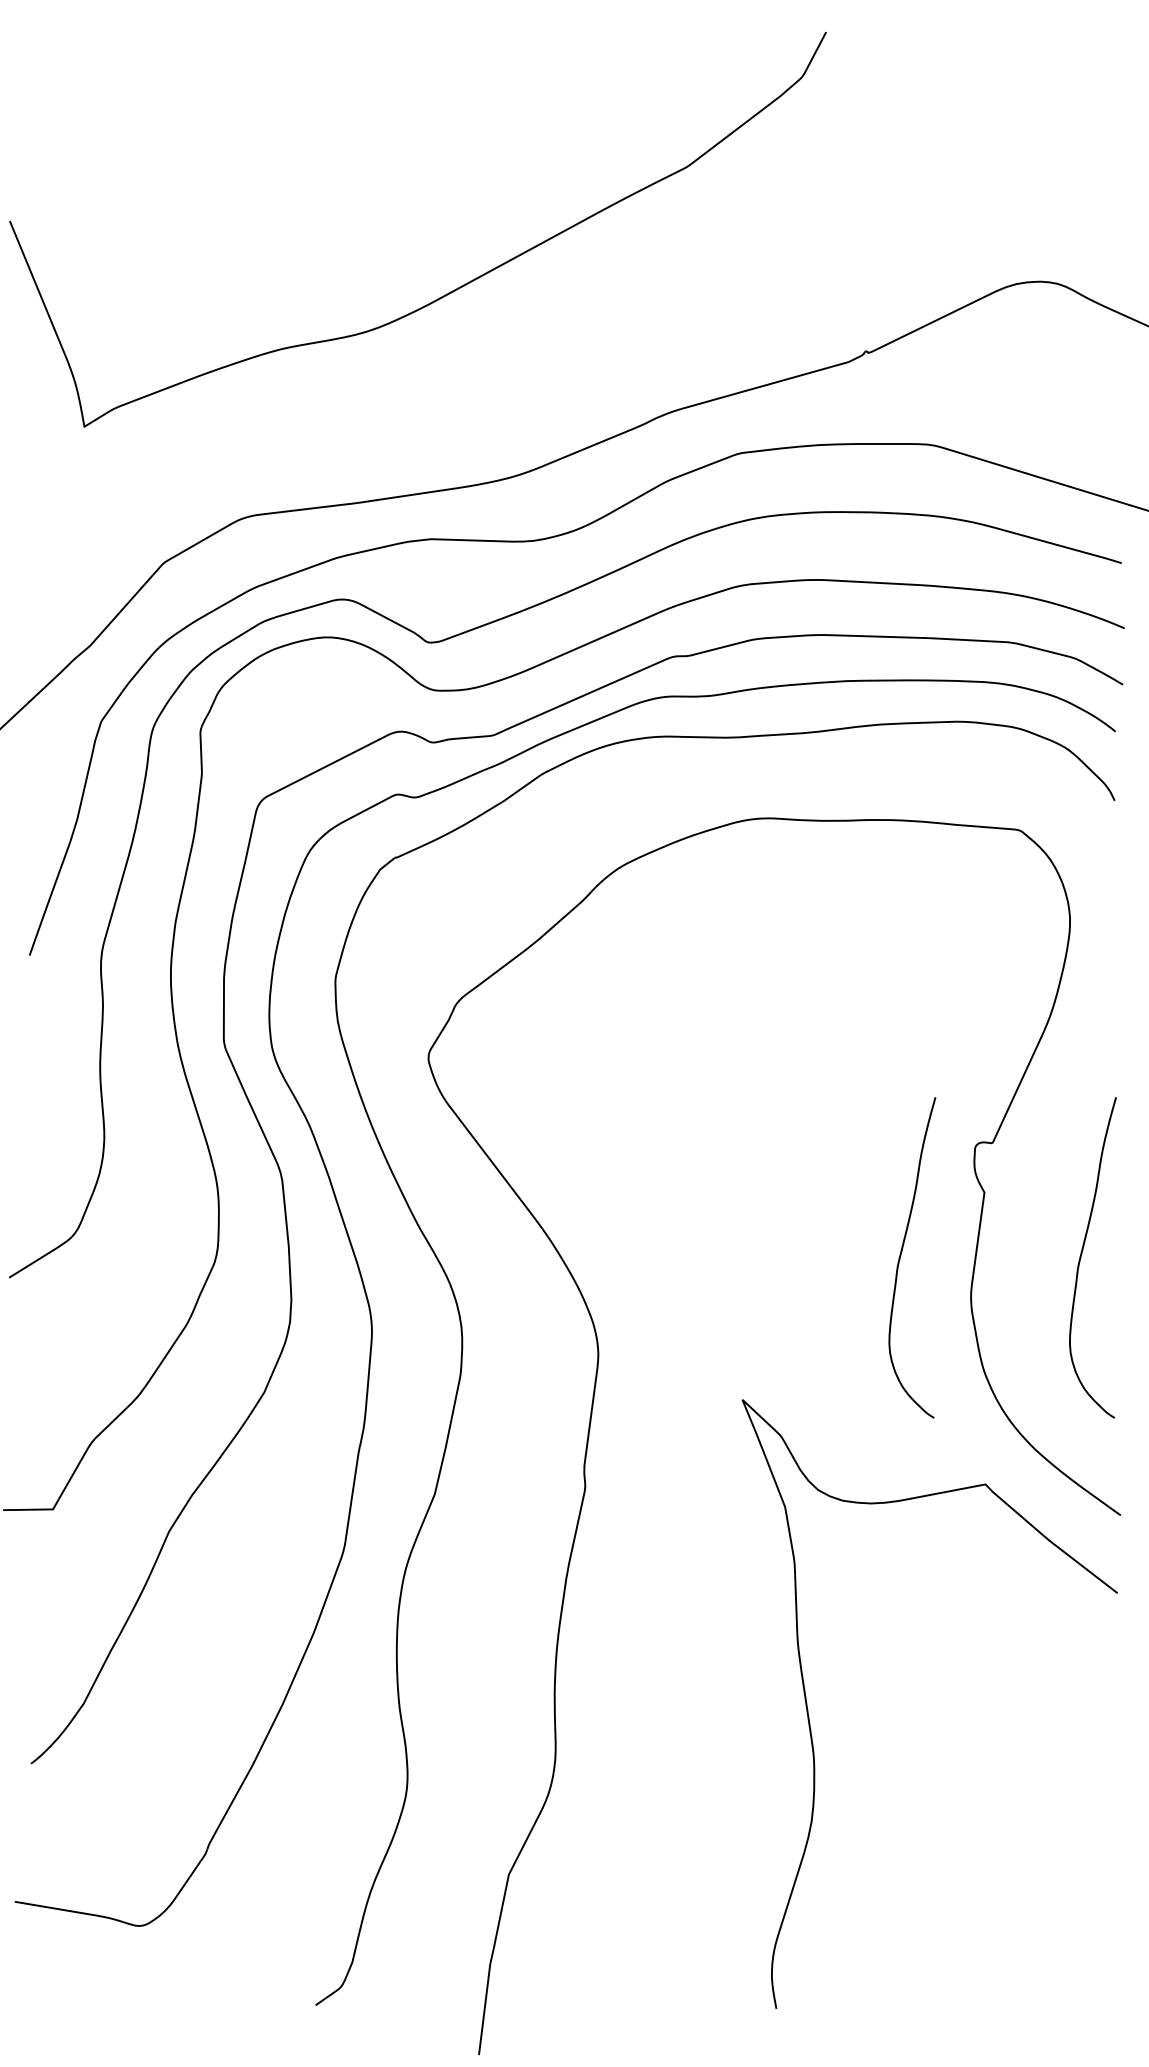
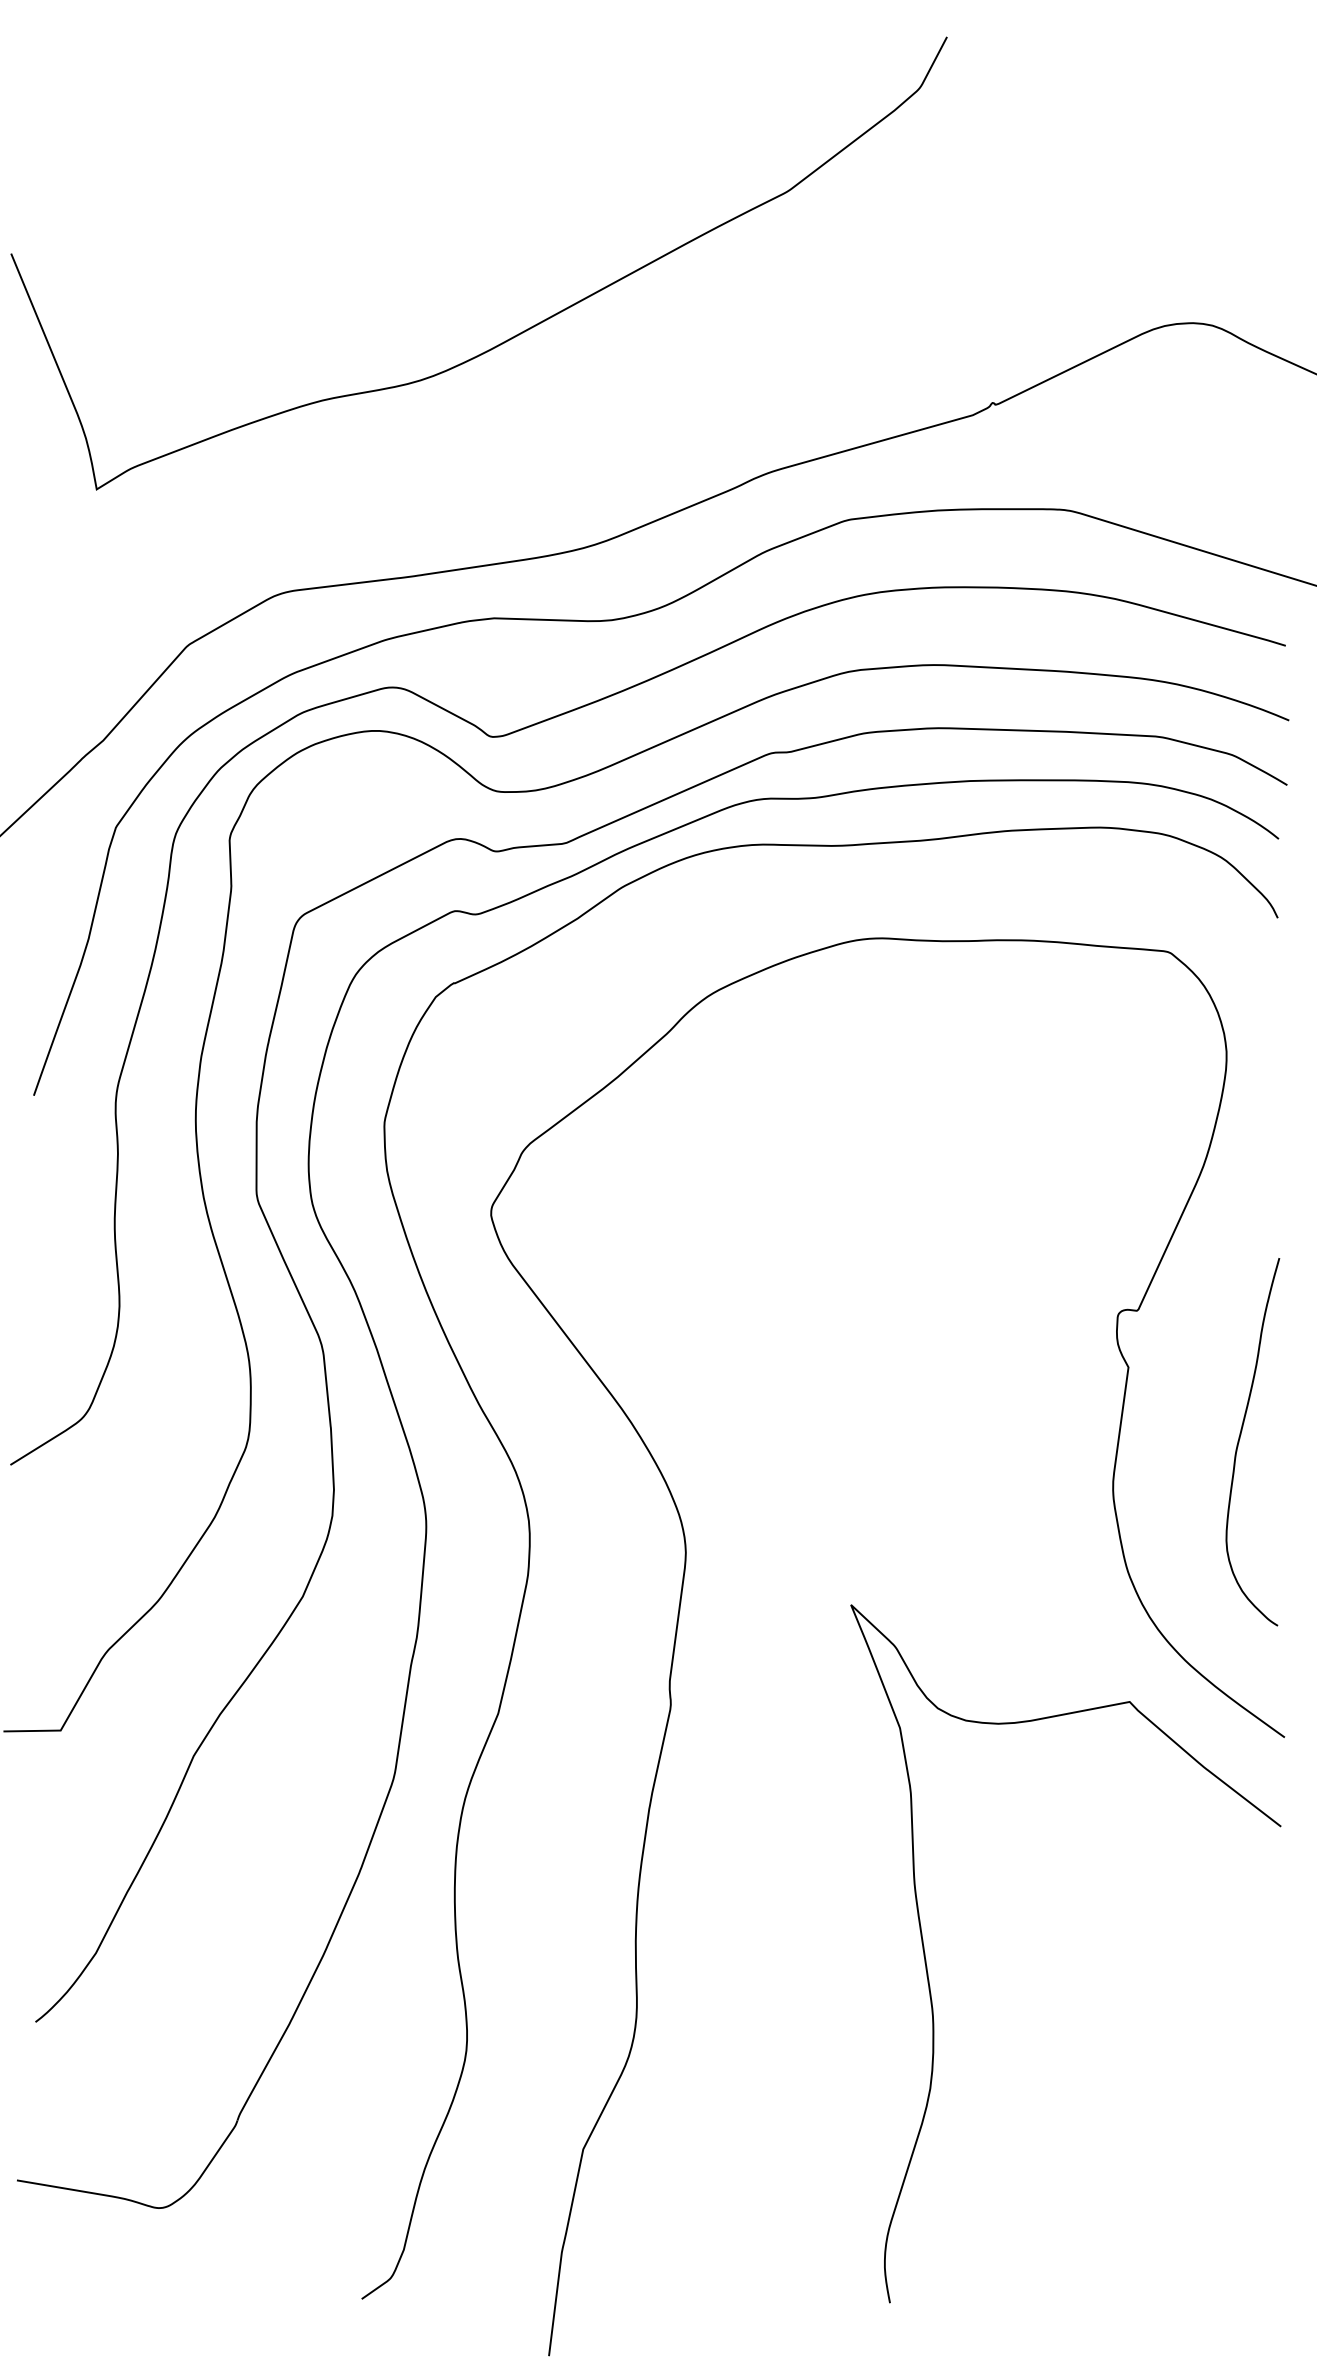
curve: (901, 1254) -> (1033, 1438), removed

